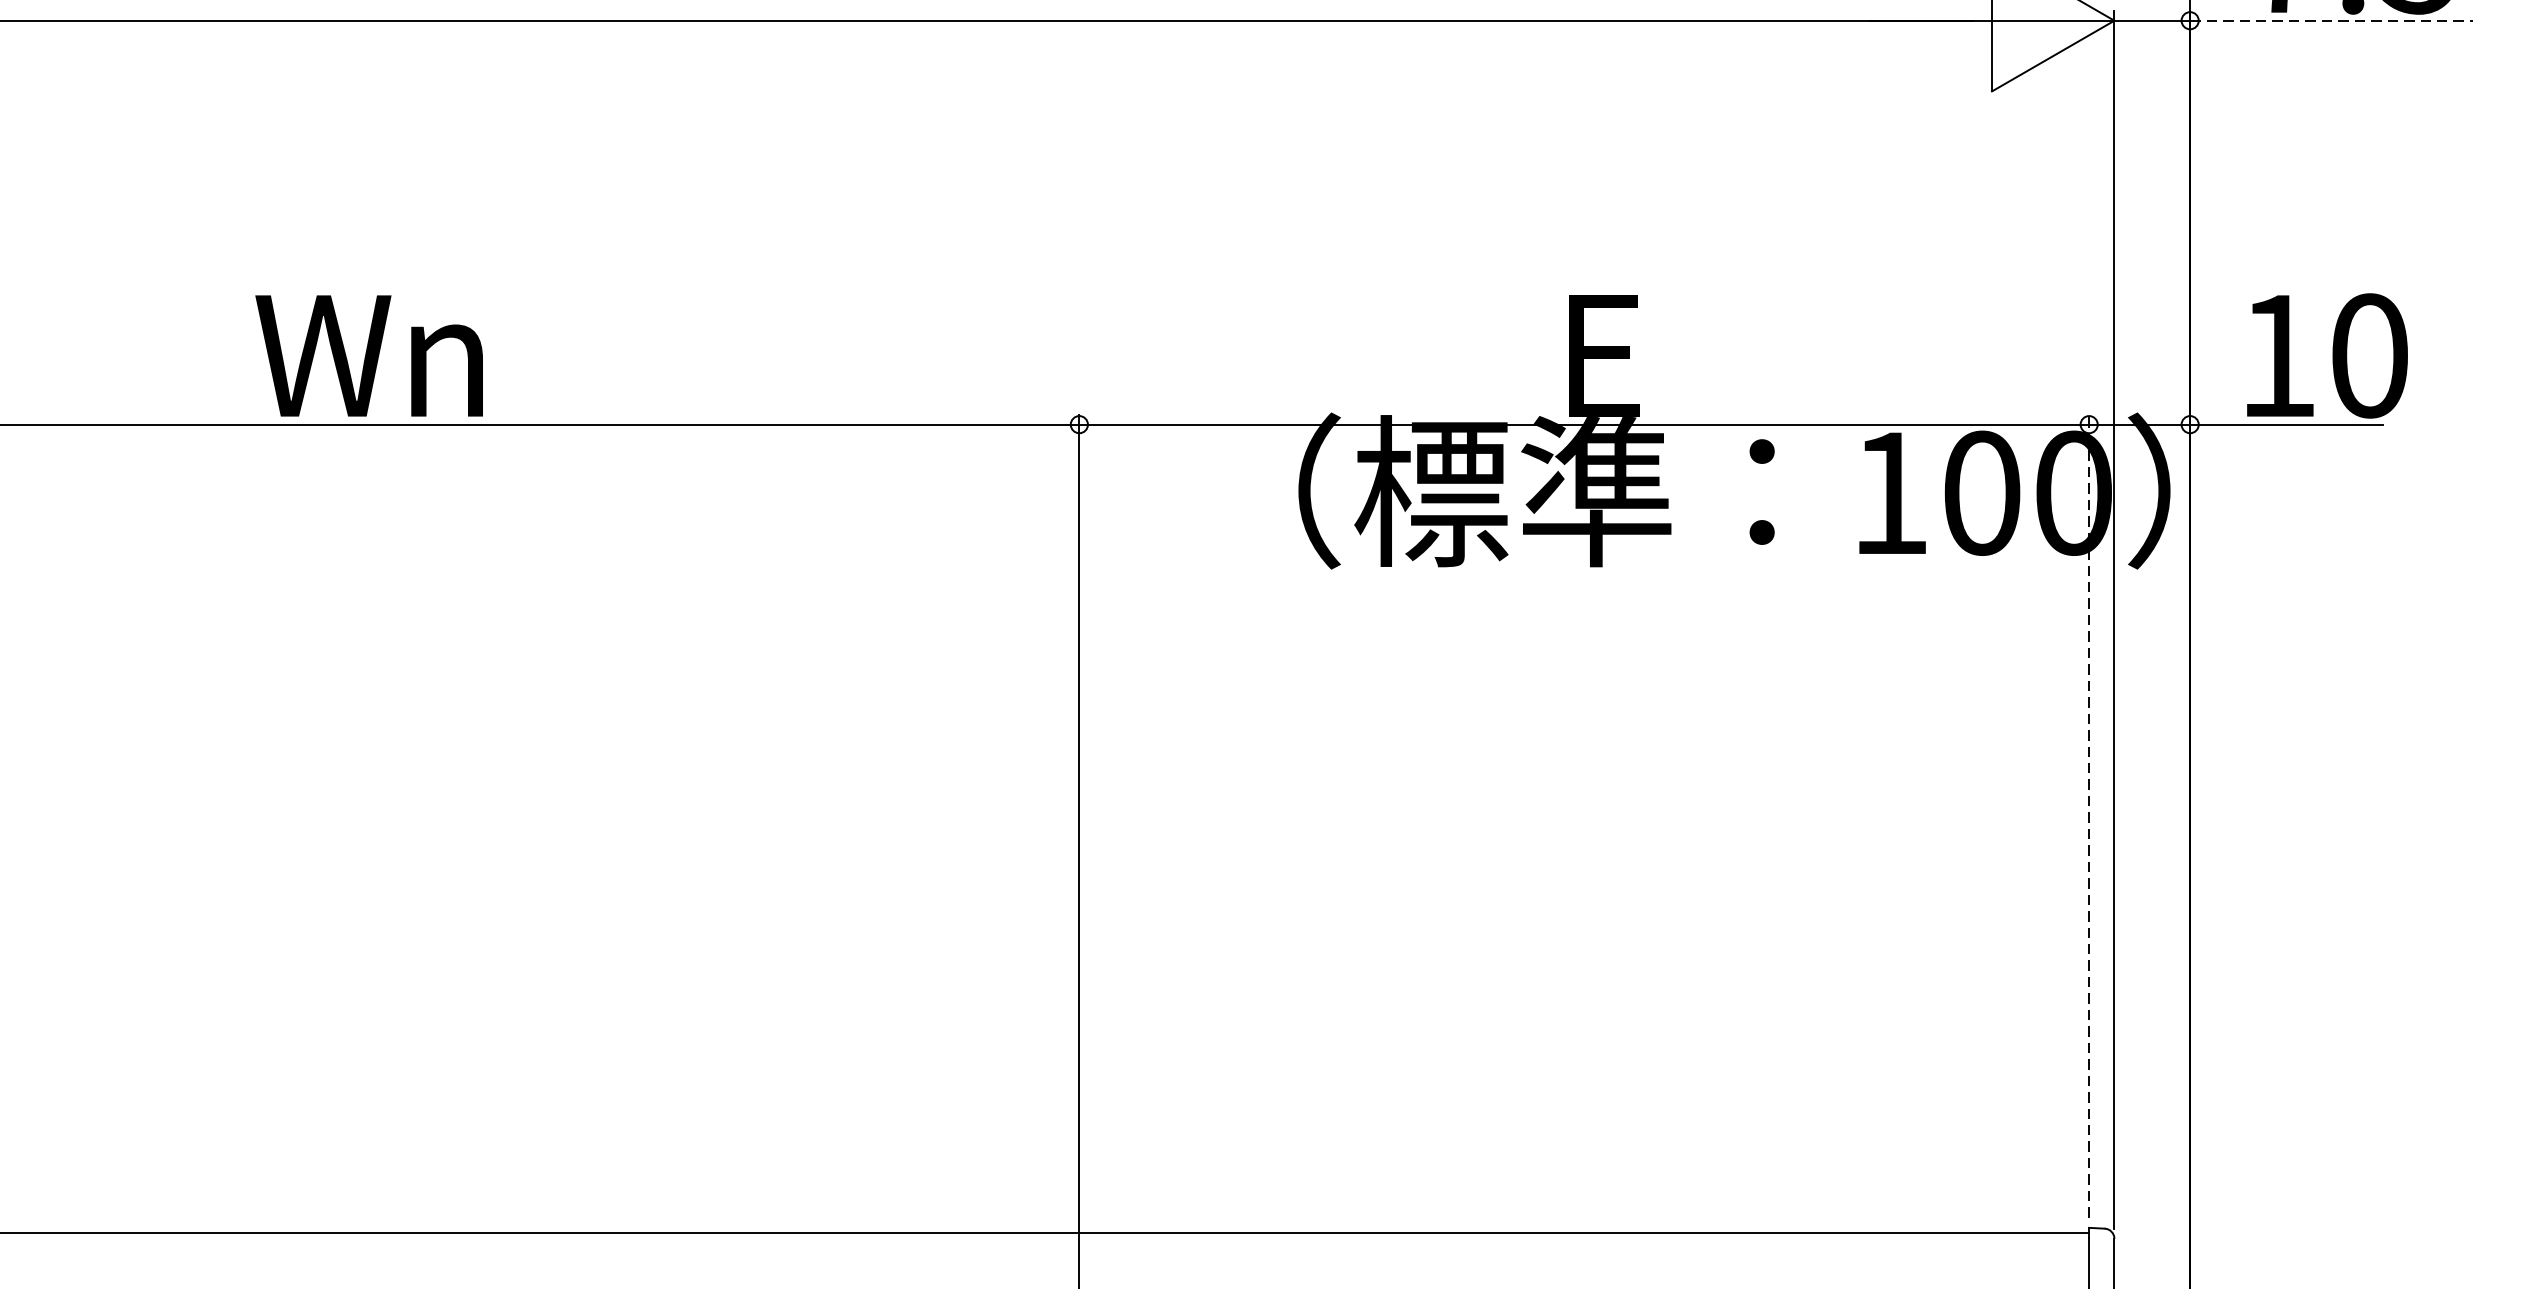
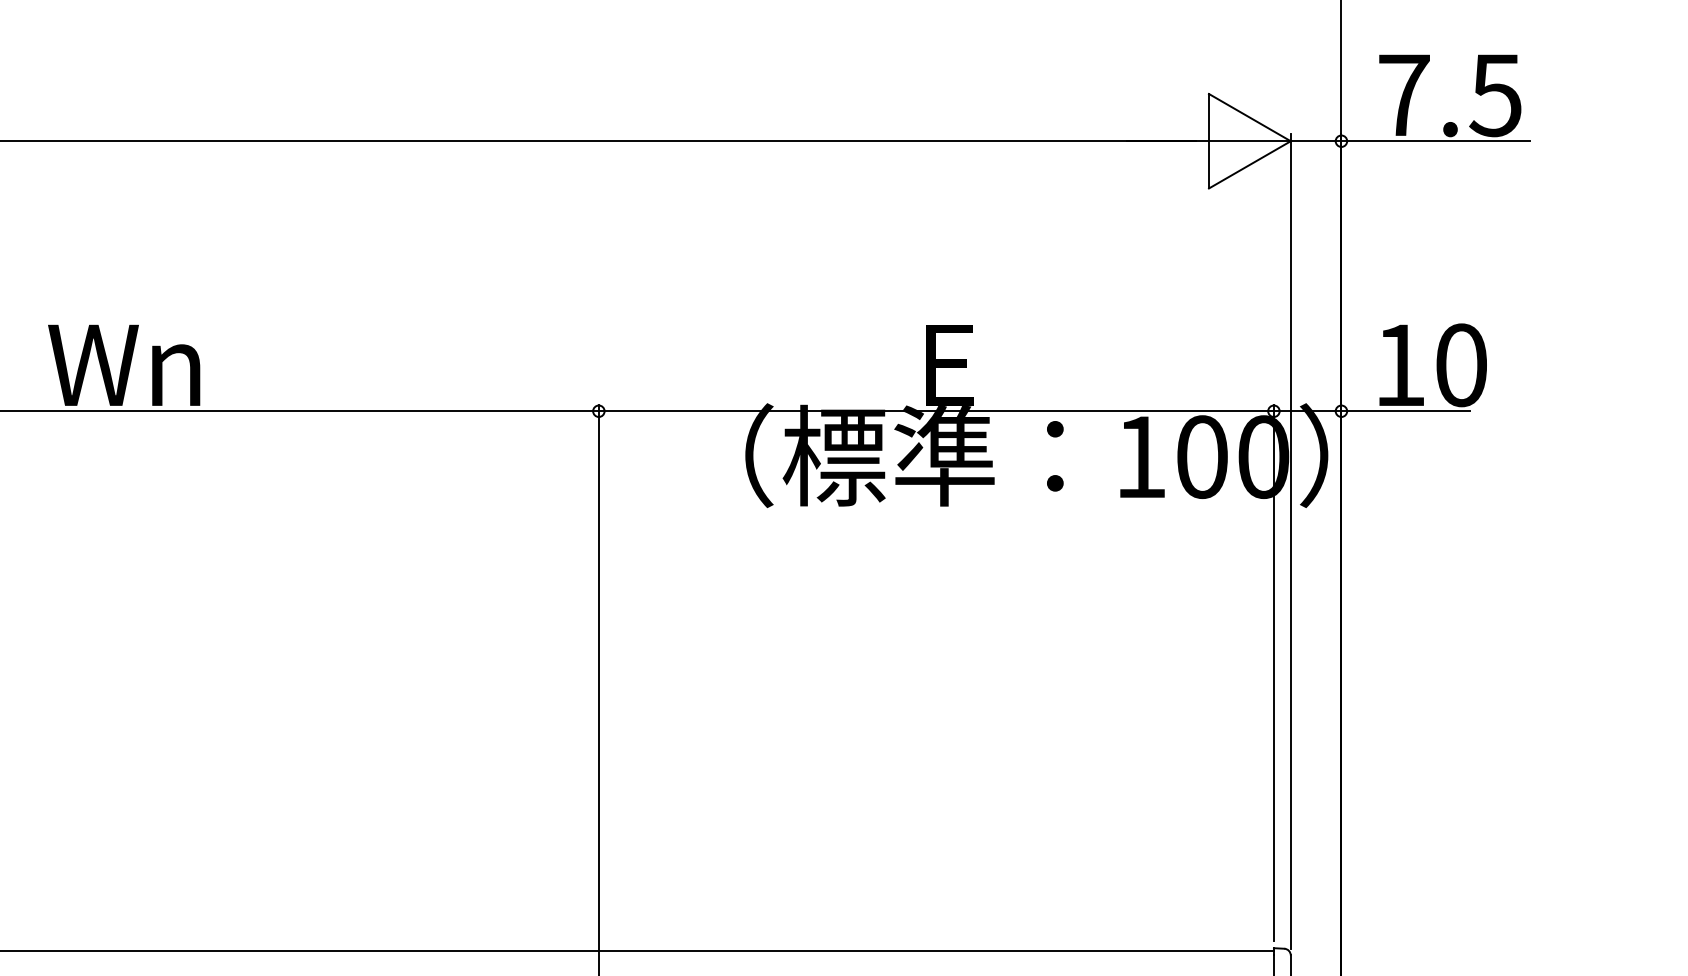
line: (2330, 21) -> (1435, 141), dashed -> solid
line: (2088, 815) -> (1273, 672), dashed -> solid

